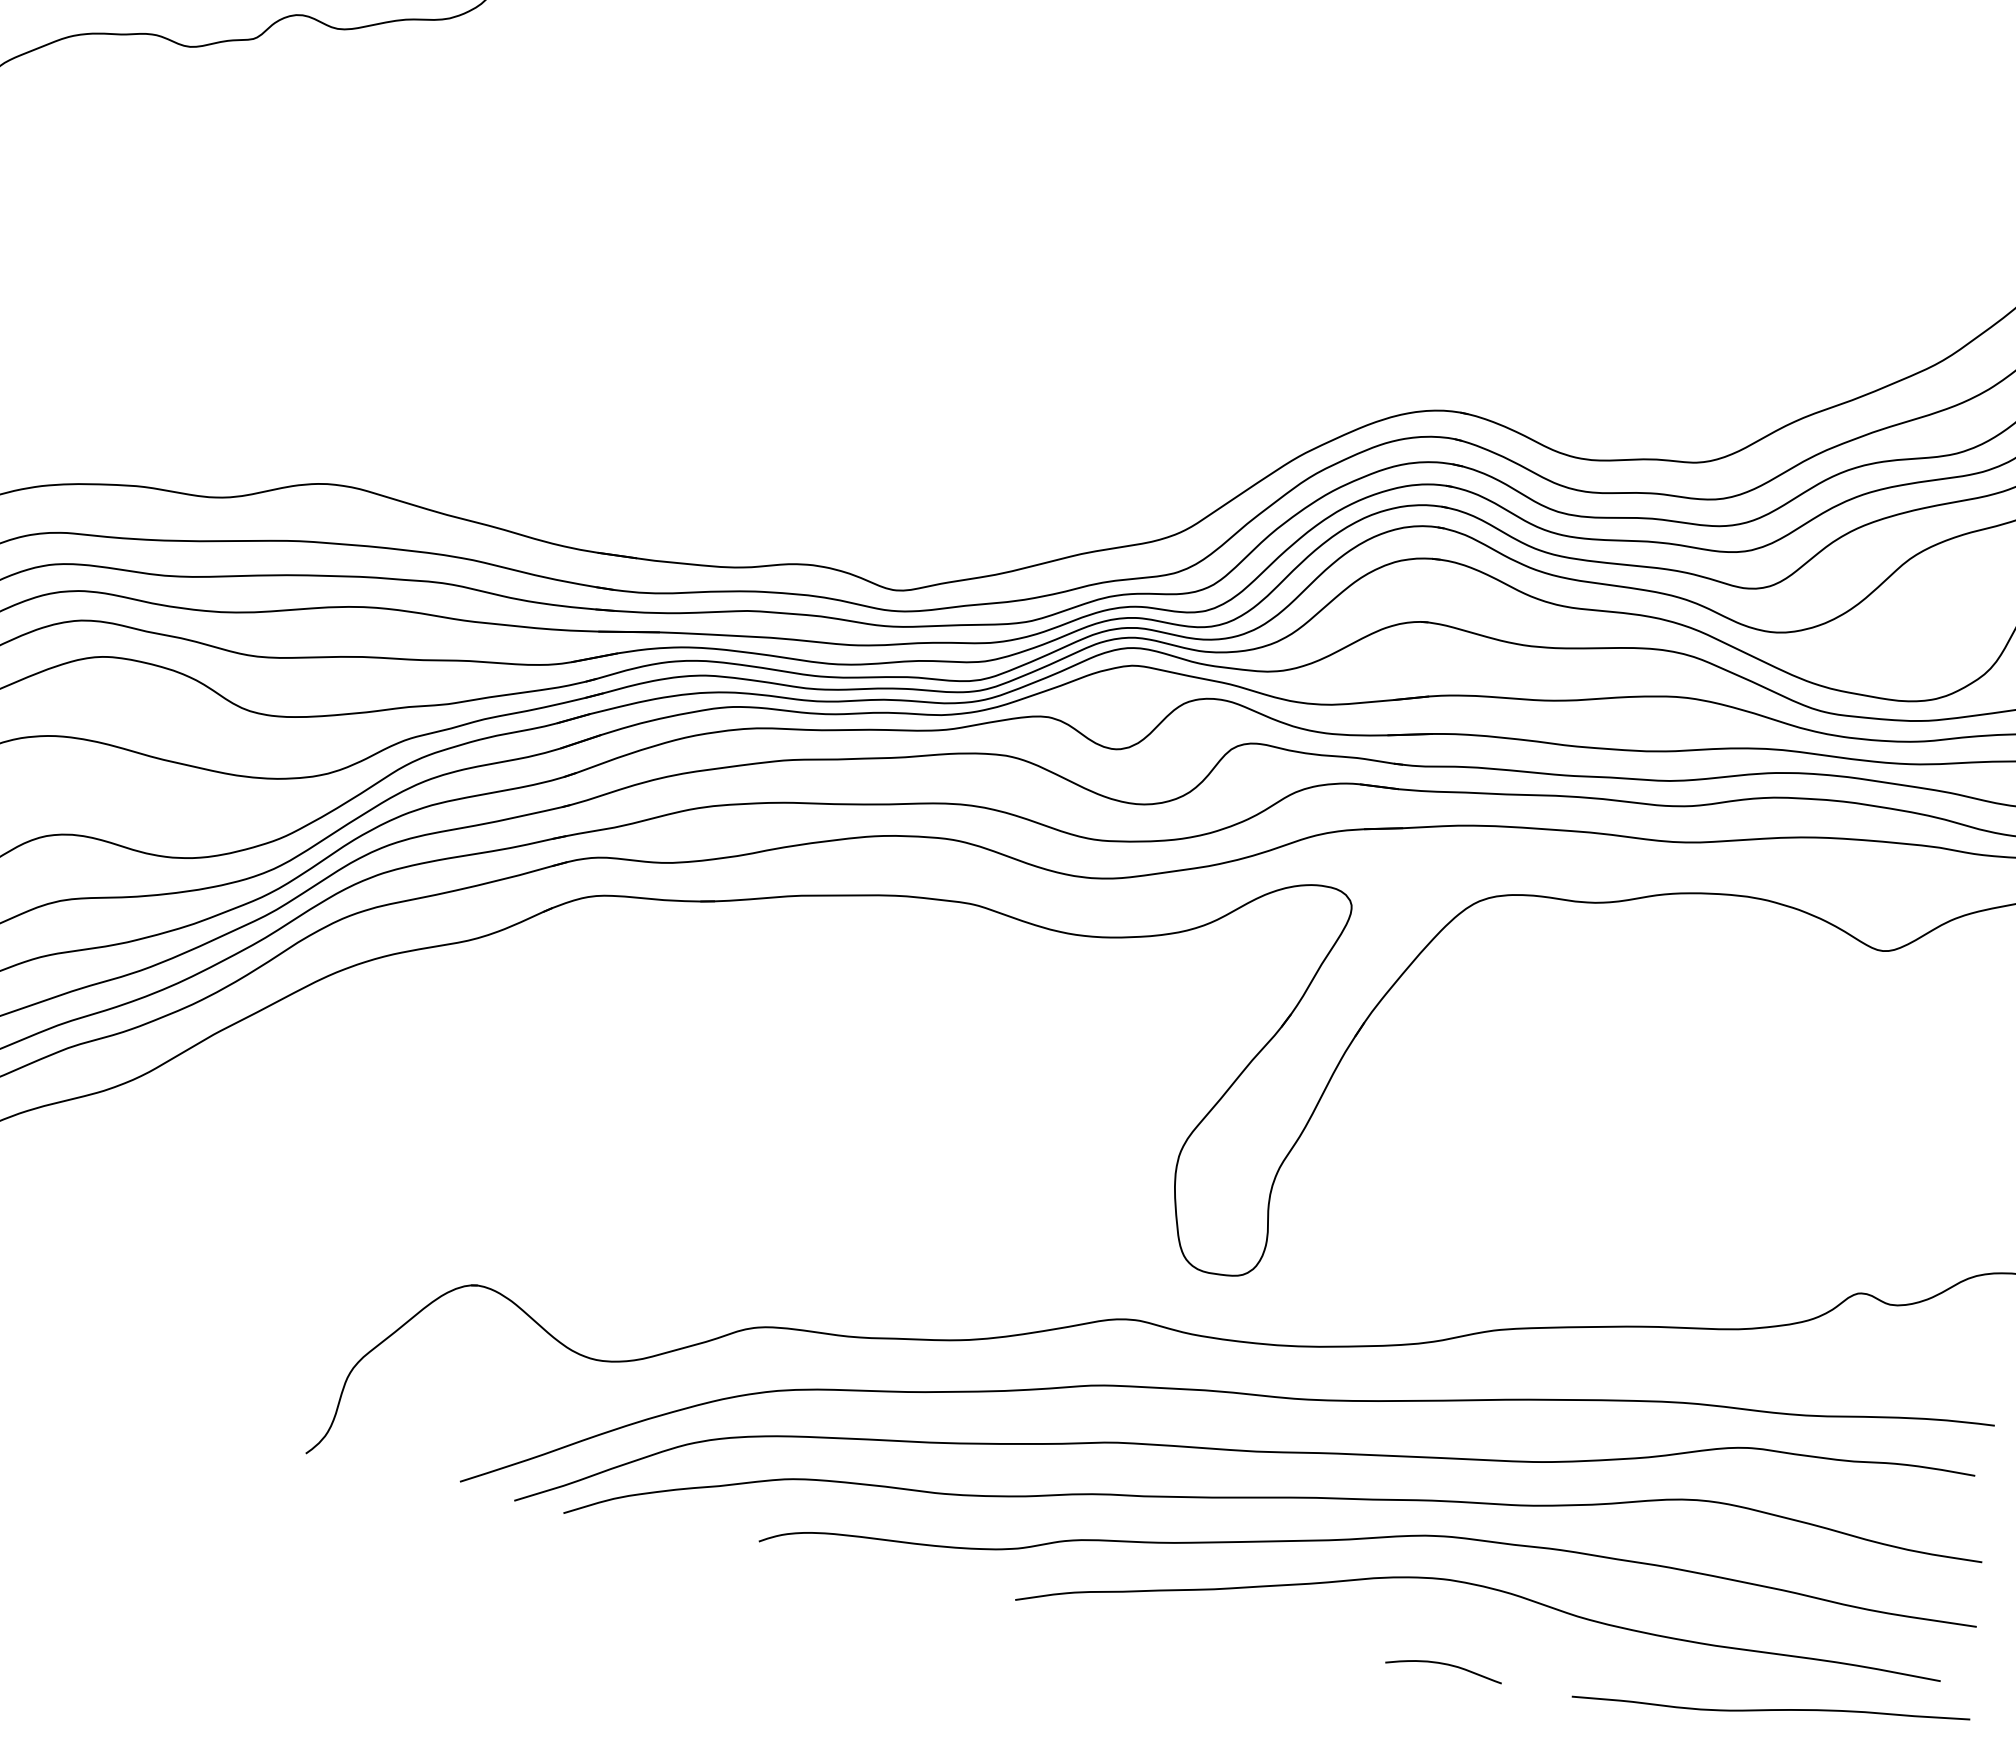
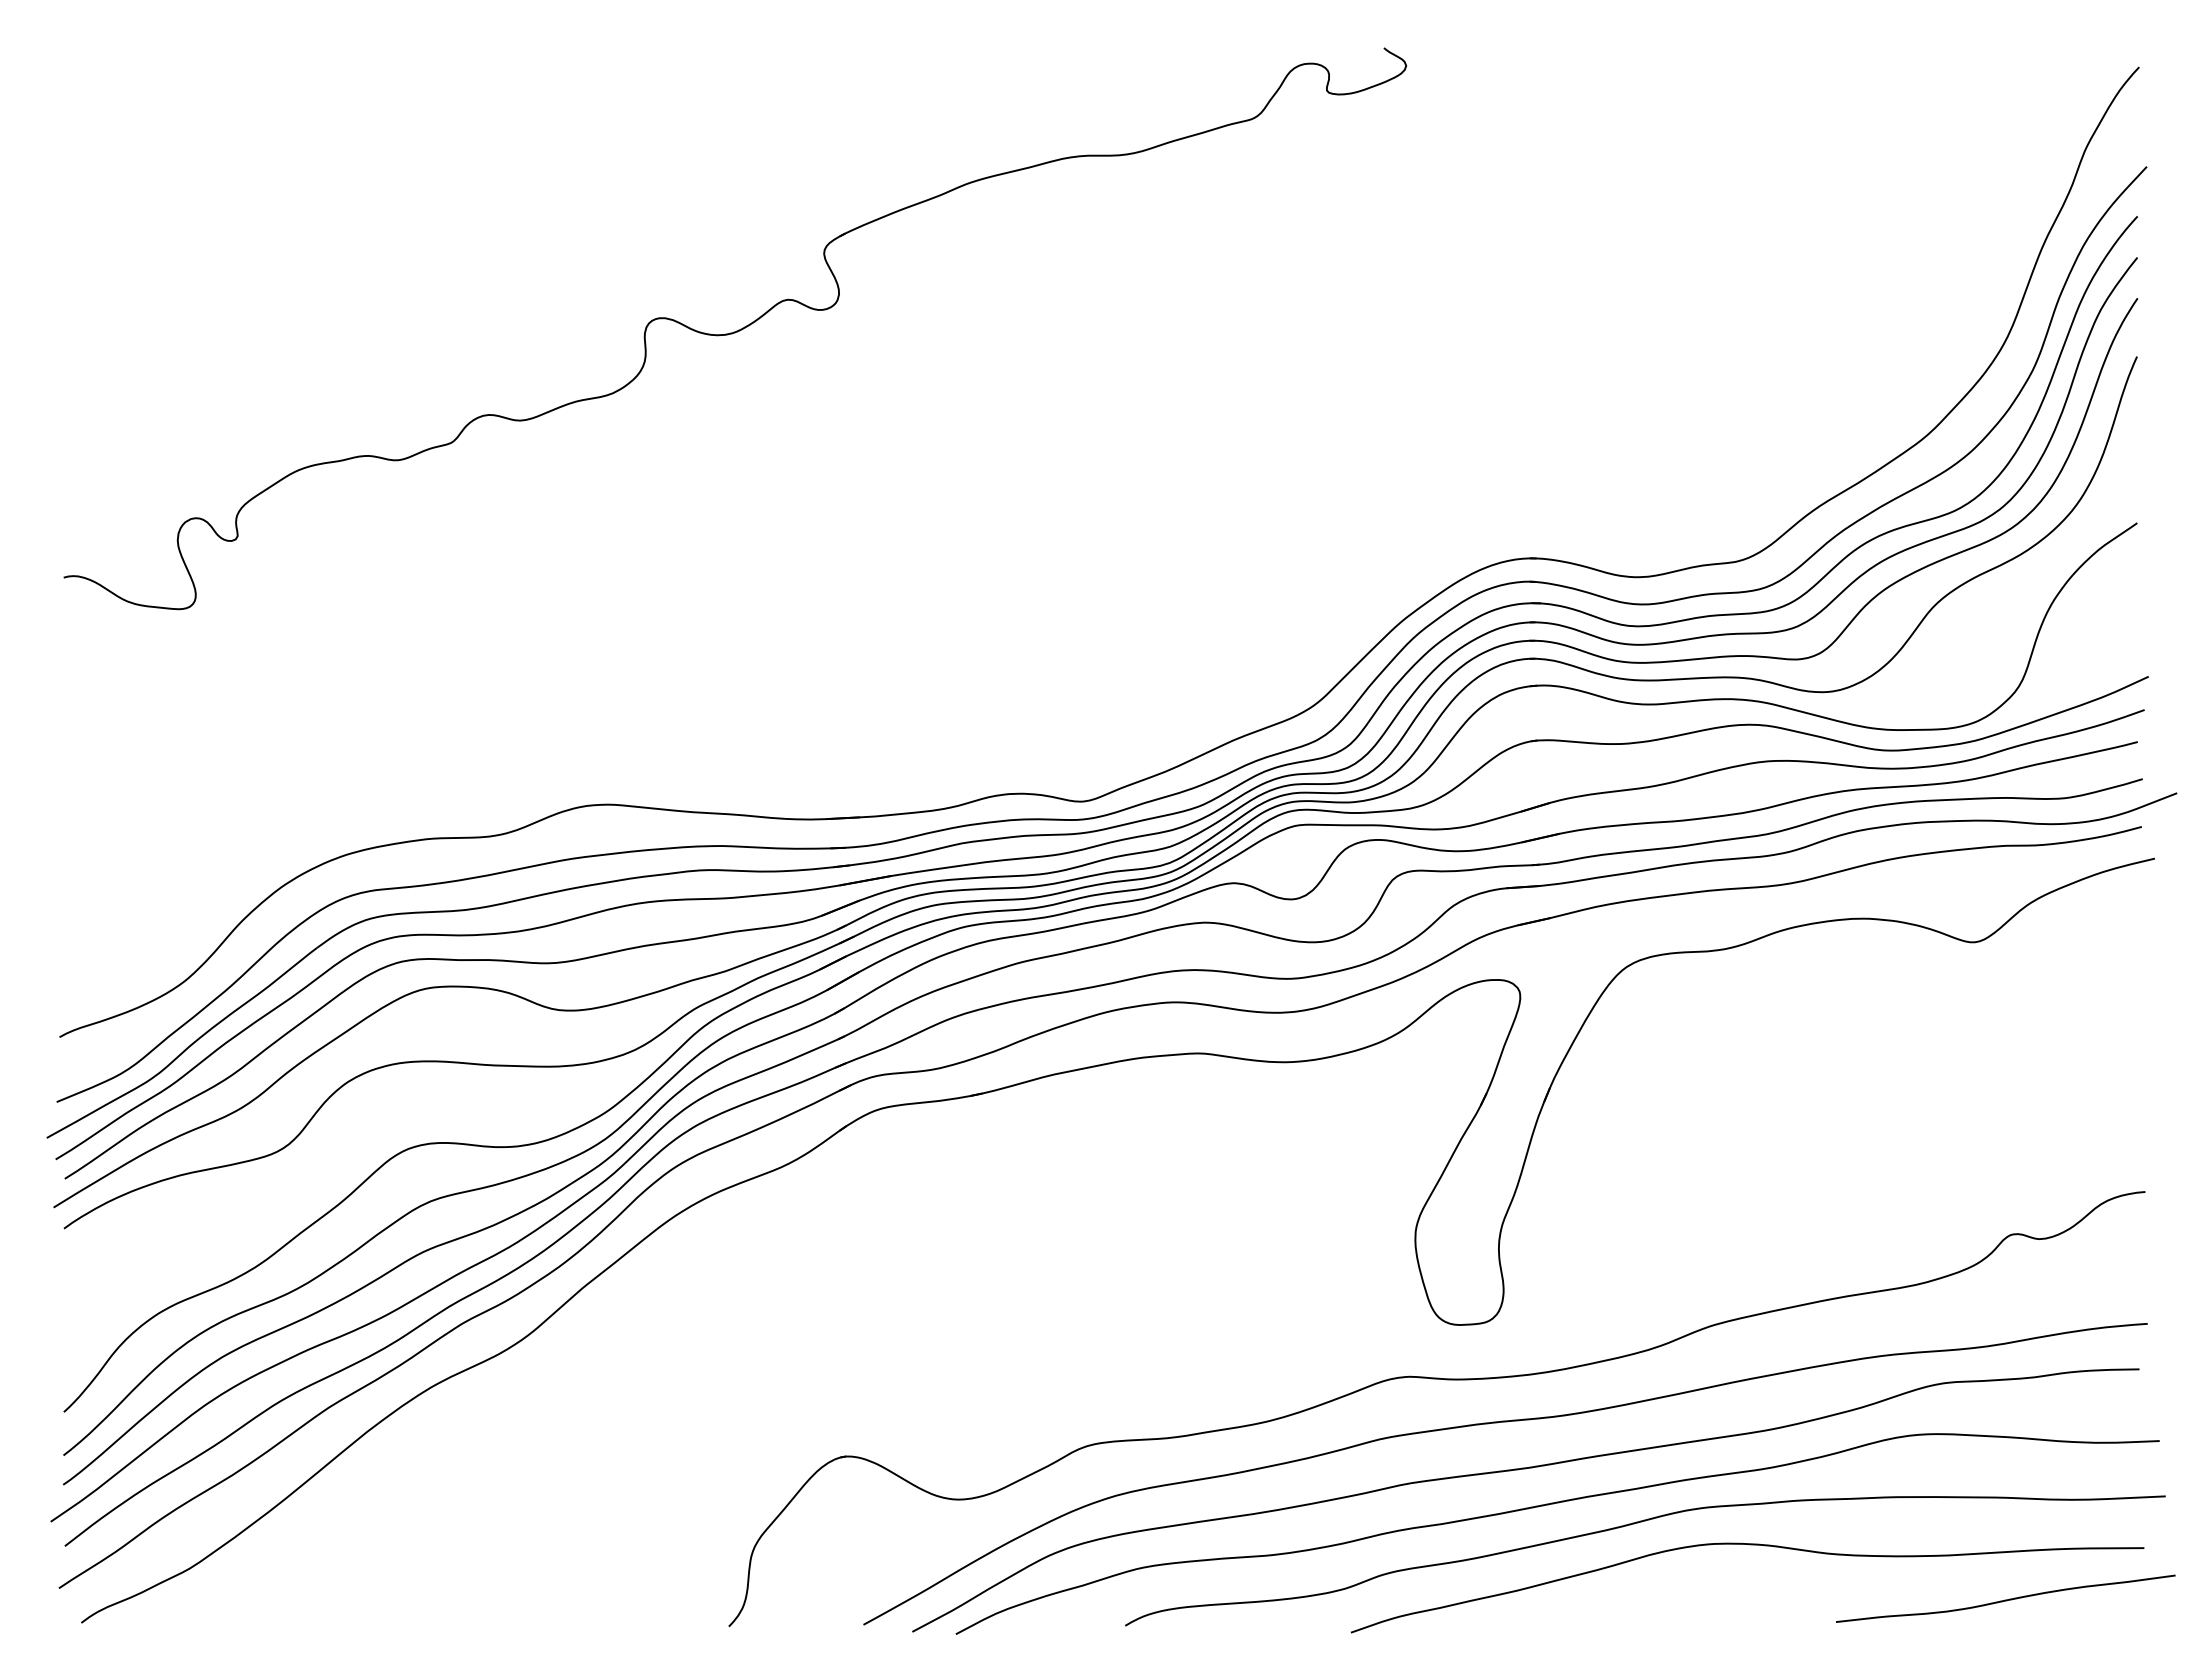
curve: (1444, 1665) -> (1723, 1616), removed

